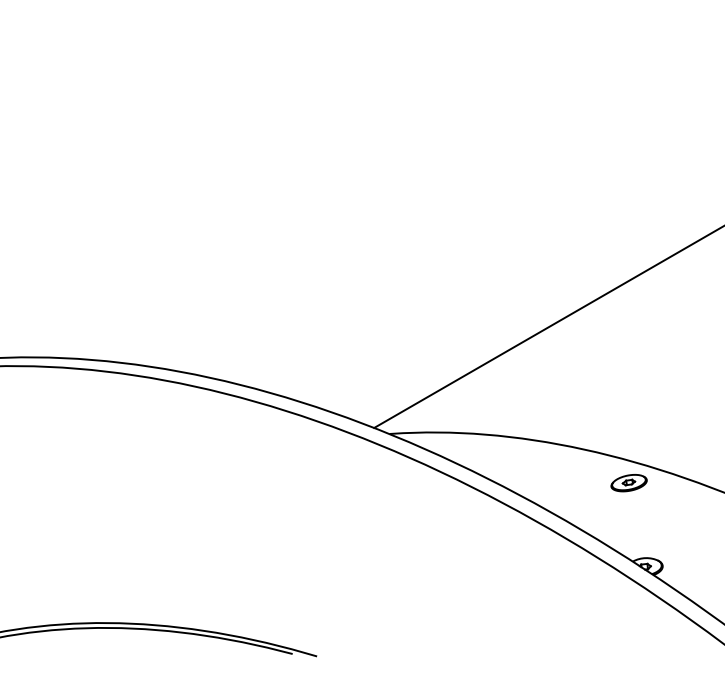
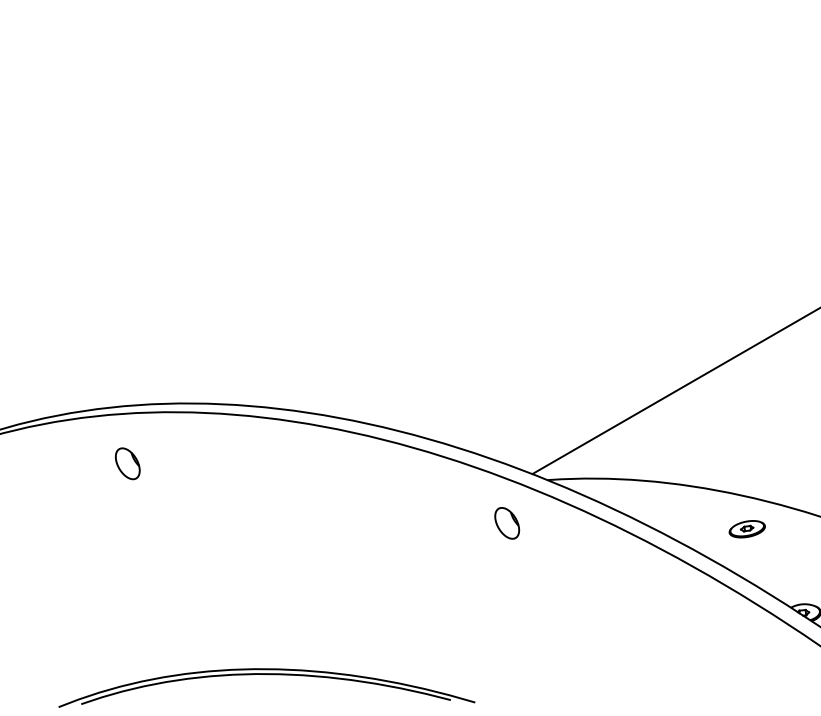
part: (349, 477) -> (507, 523), added
part: (628, 483) -> (746, 529), moved

